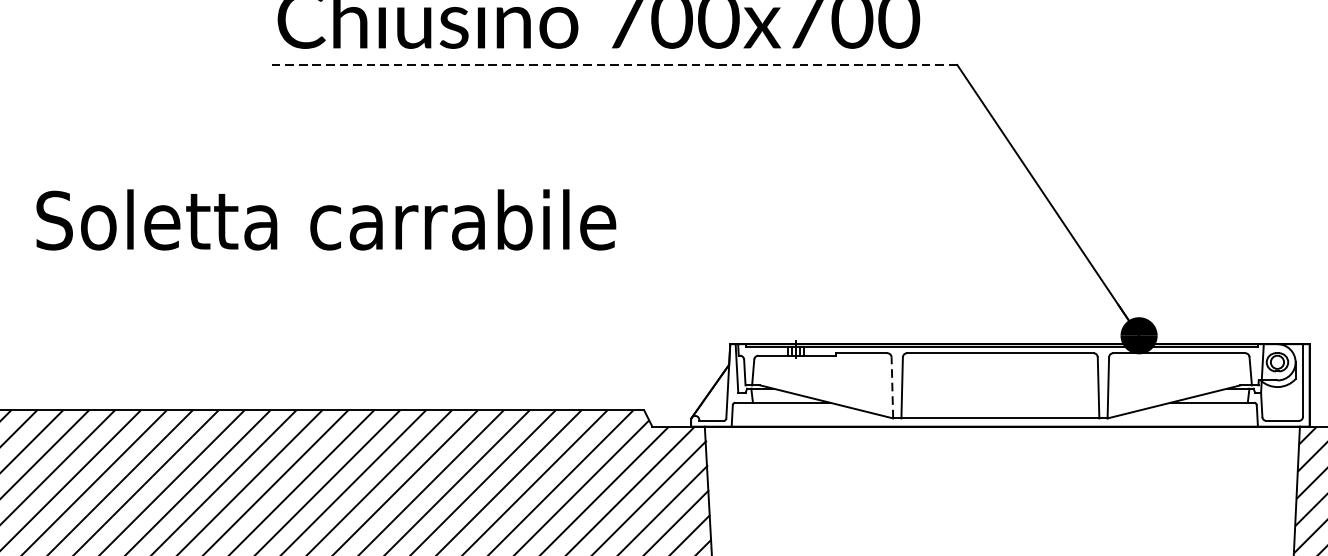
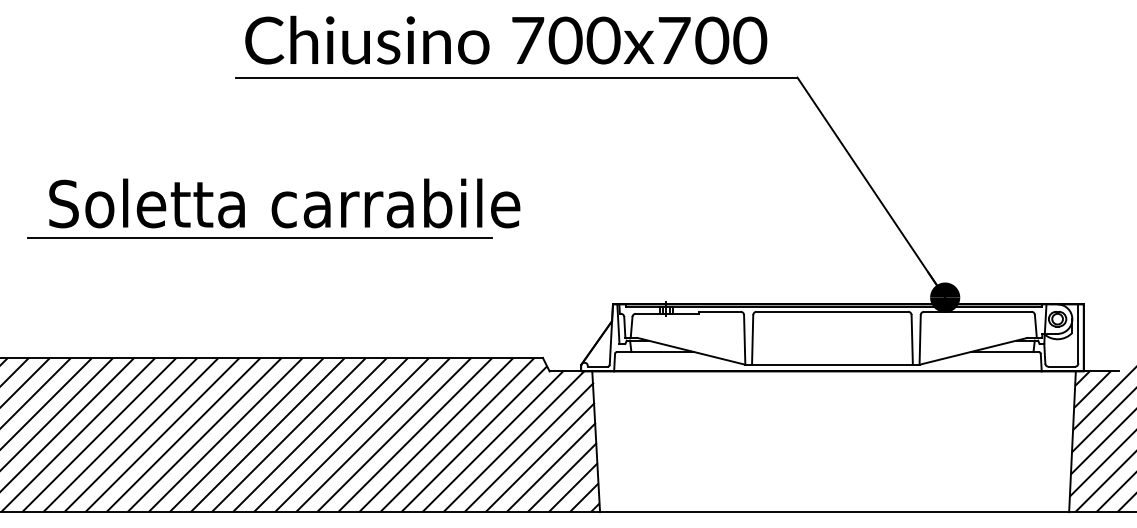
line: (611, 64) -> (516, 77), dashed -> solid
line: (295, 261) -> (259, 237), added
line: (892, 387) -> (744, 339), dashed -> solid

